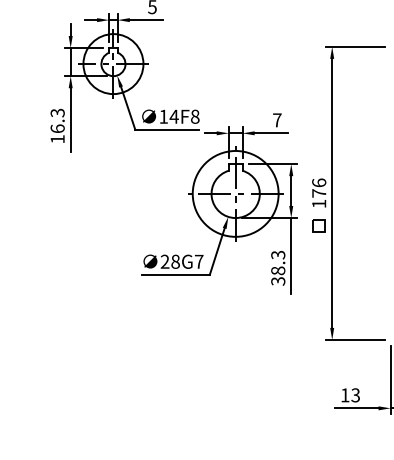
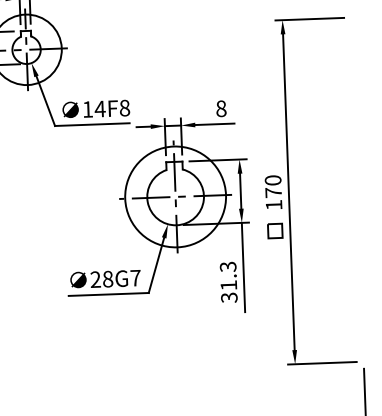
text: (277, 120) -> (221, 108), 7 -> 8
text: (319, 182) -> (273, 179), 176 -> 170
text: (278, 270) -> (229, 284), 38.3 -> 31.3

